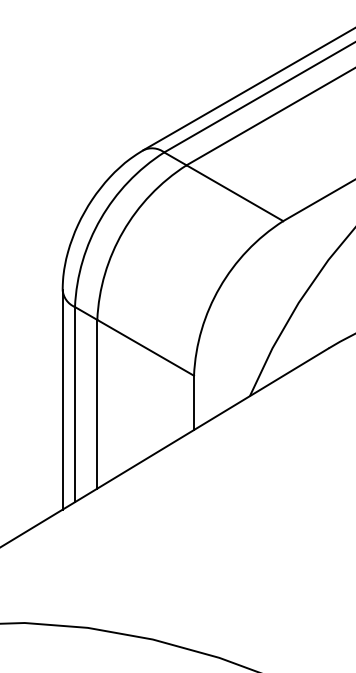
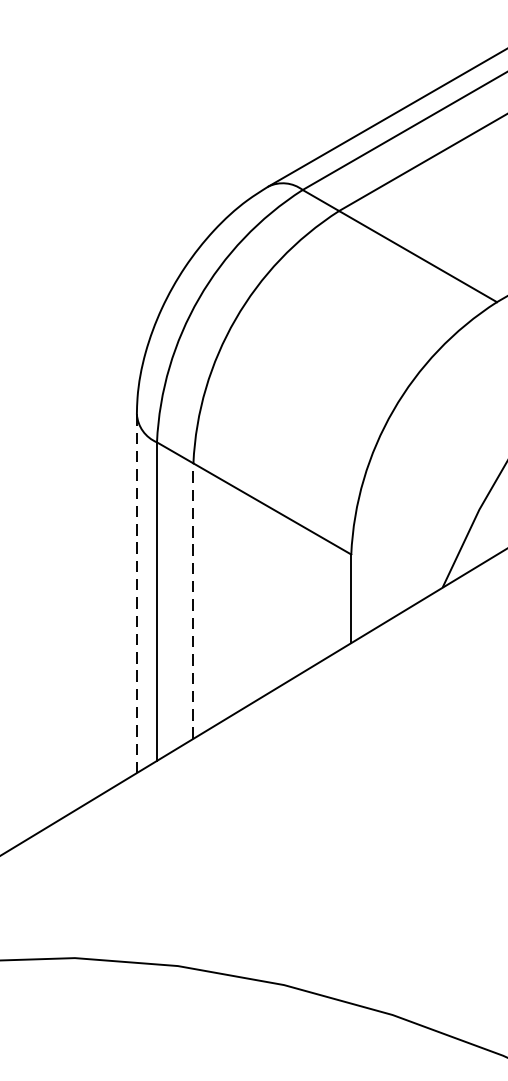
line: (62, 399) -> (136, 593), solid -> dashed
line: (97, 403) -> (193, 599), solid -> dashed

